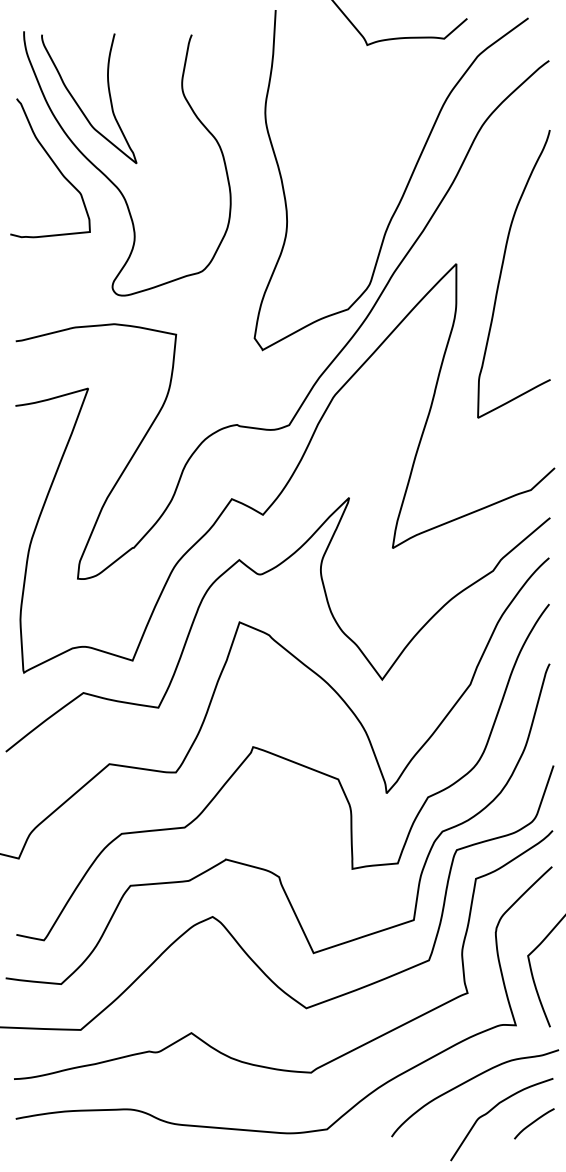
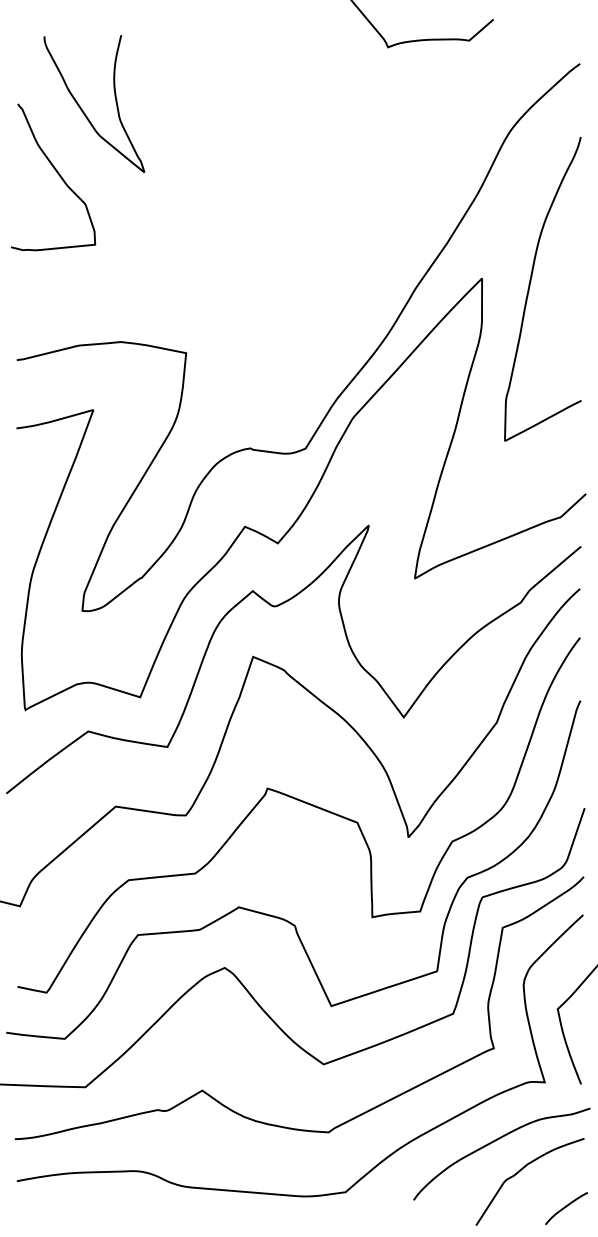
curve: (110, 179) -> (116, 189), removed
curve: (406, 184) -> (429, 194), removed
curve: (534, 1122) -> (566, 1207), moved

